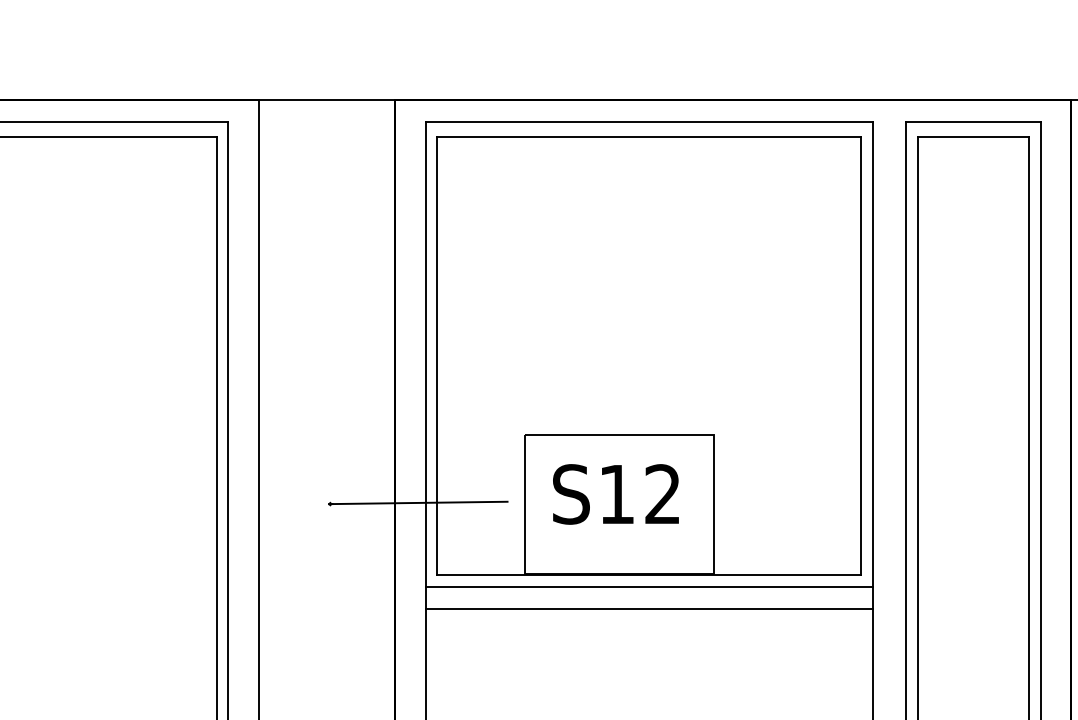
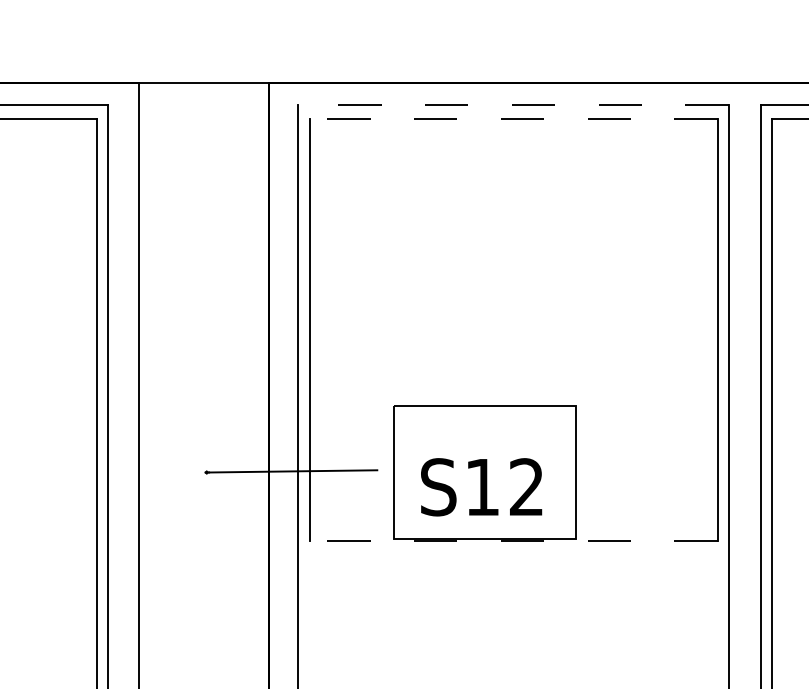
line: (649, 122) -> (513, 105), solid -> dashed
line: (648, 136) -> (512, 118), solid -> dashed
text: (615, 494) -> (481, 487), moved
line: (648, 575) -> (512, 541), solid -> dashed
line: (648, 586) -> (512, 551), removed
line: (648, 609) -> (512, 573), removed

